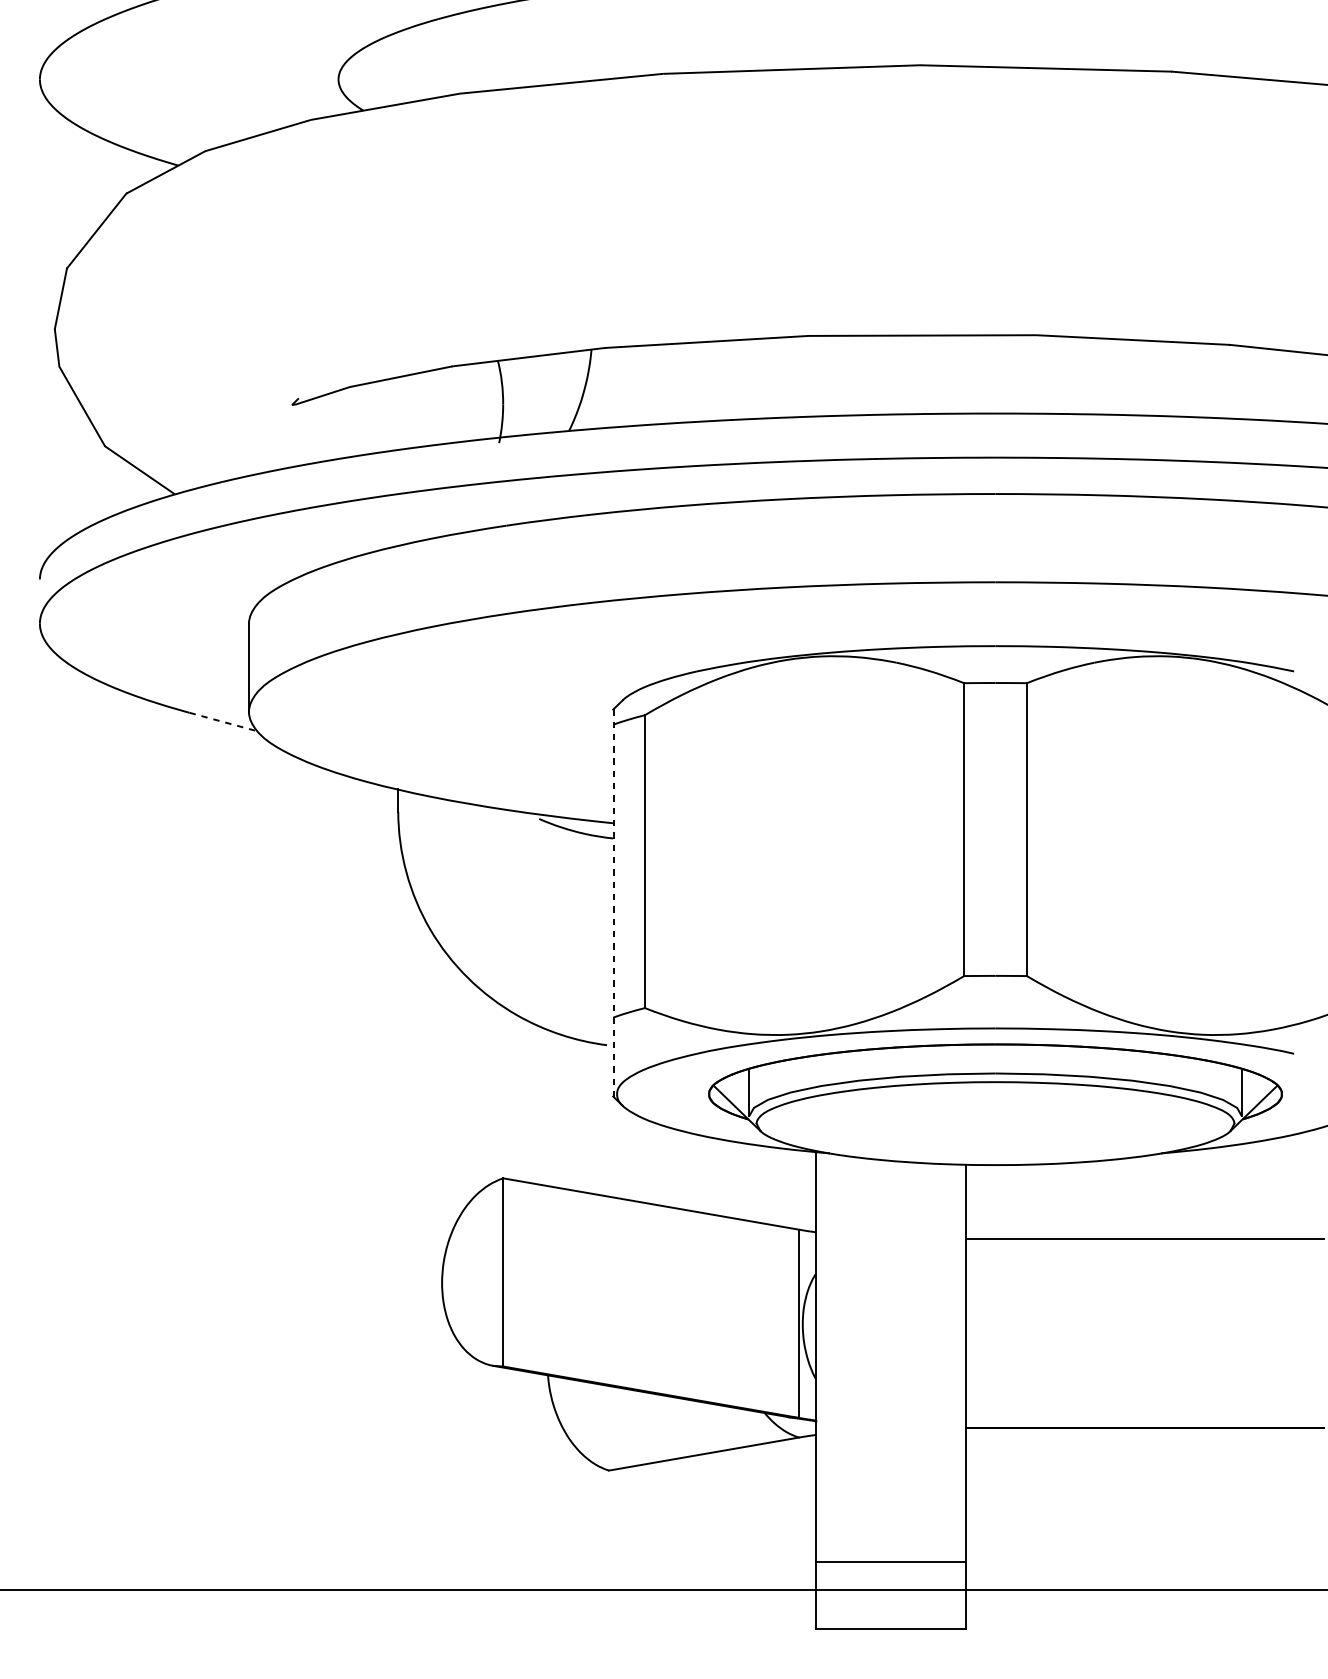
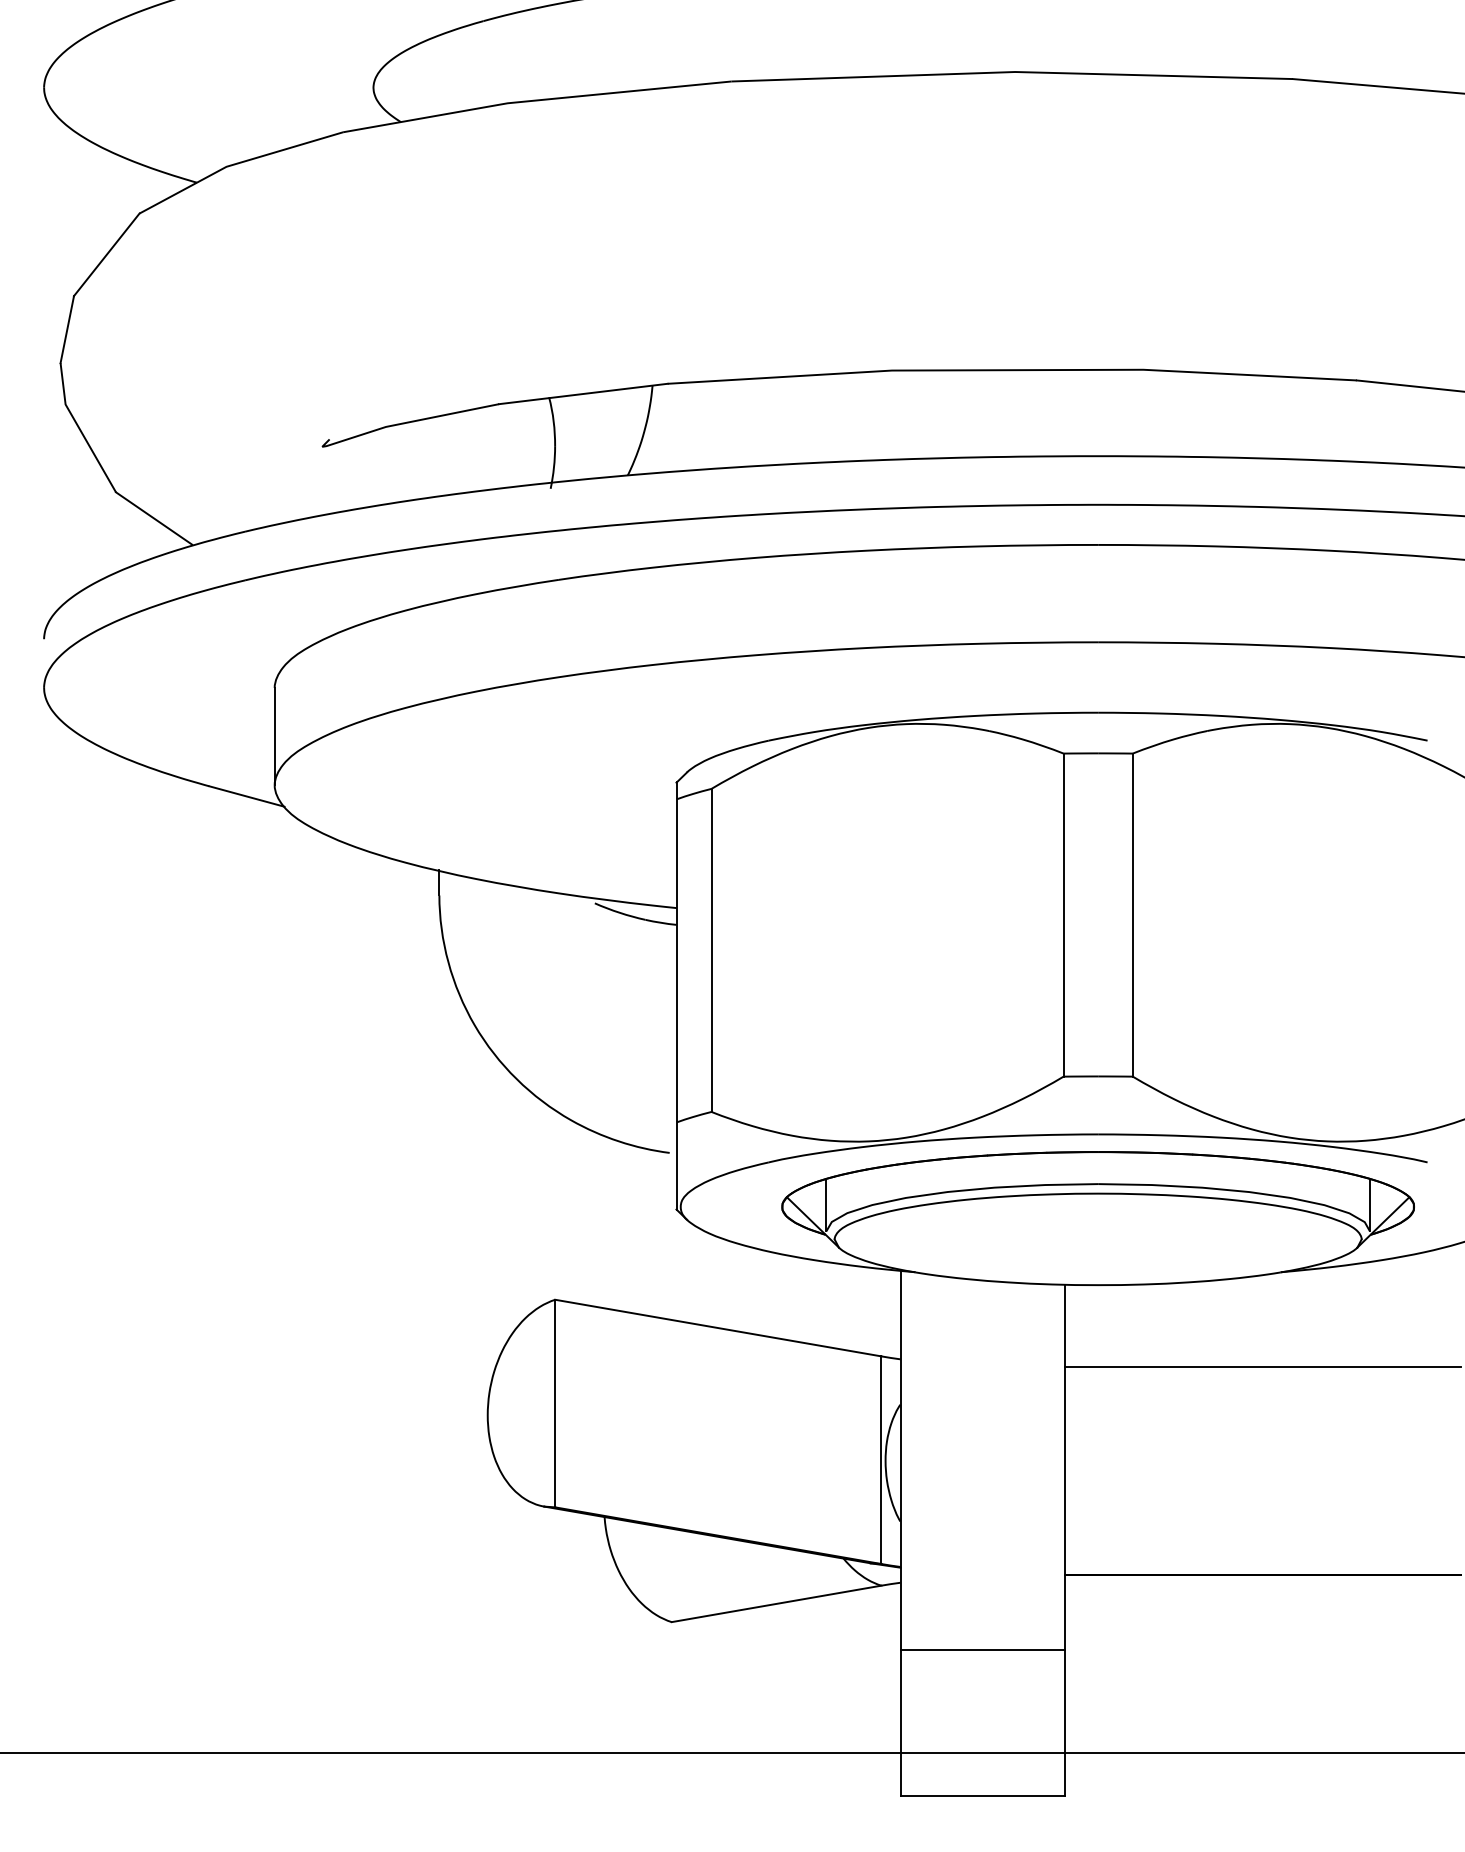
line: (224, 722) -> (247, 796), dashed -> solid
line: (613, 903) -> (676, 996), dashed -> solid
line: (890, 1561) -> (982, 1649), moved

